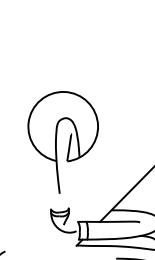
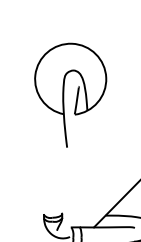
part: (62, 142) -> (69, 95), moved

